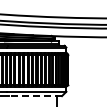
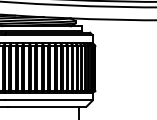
line: (35, 96) -> (47, 107), dashed -> solid

